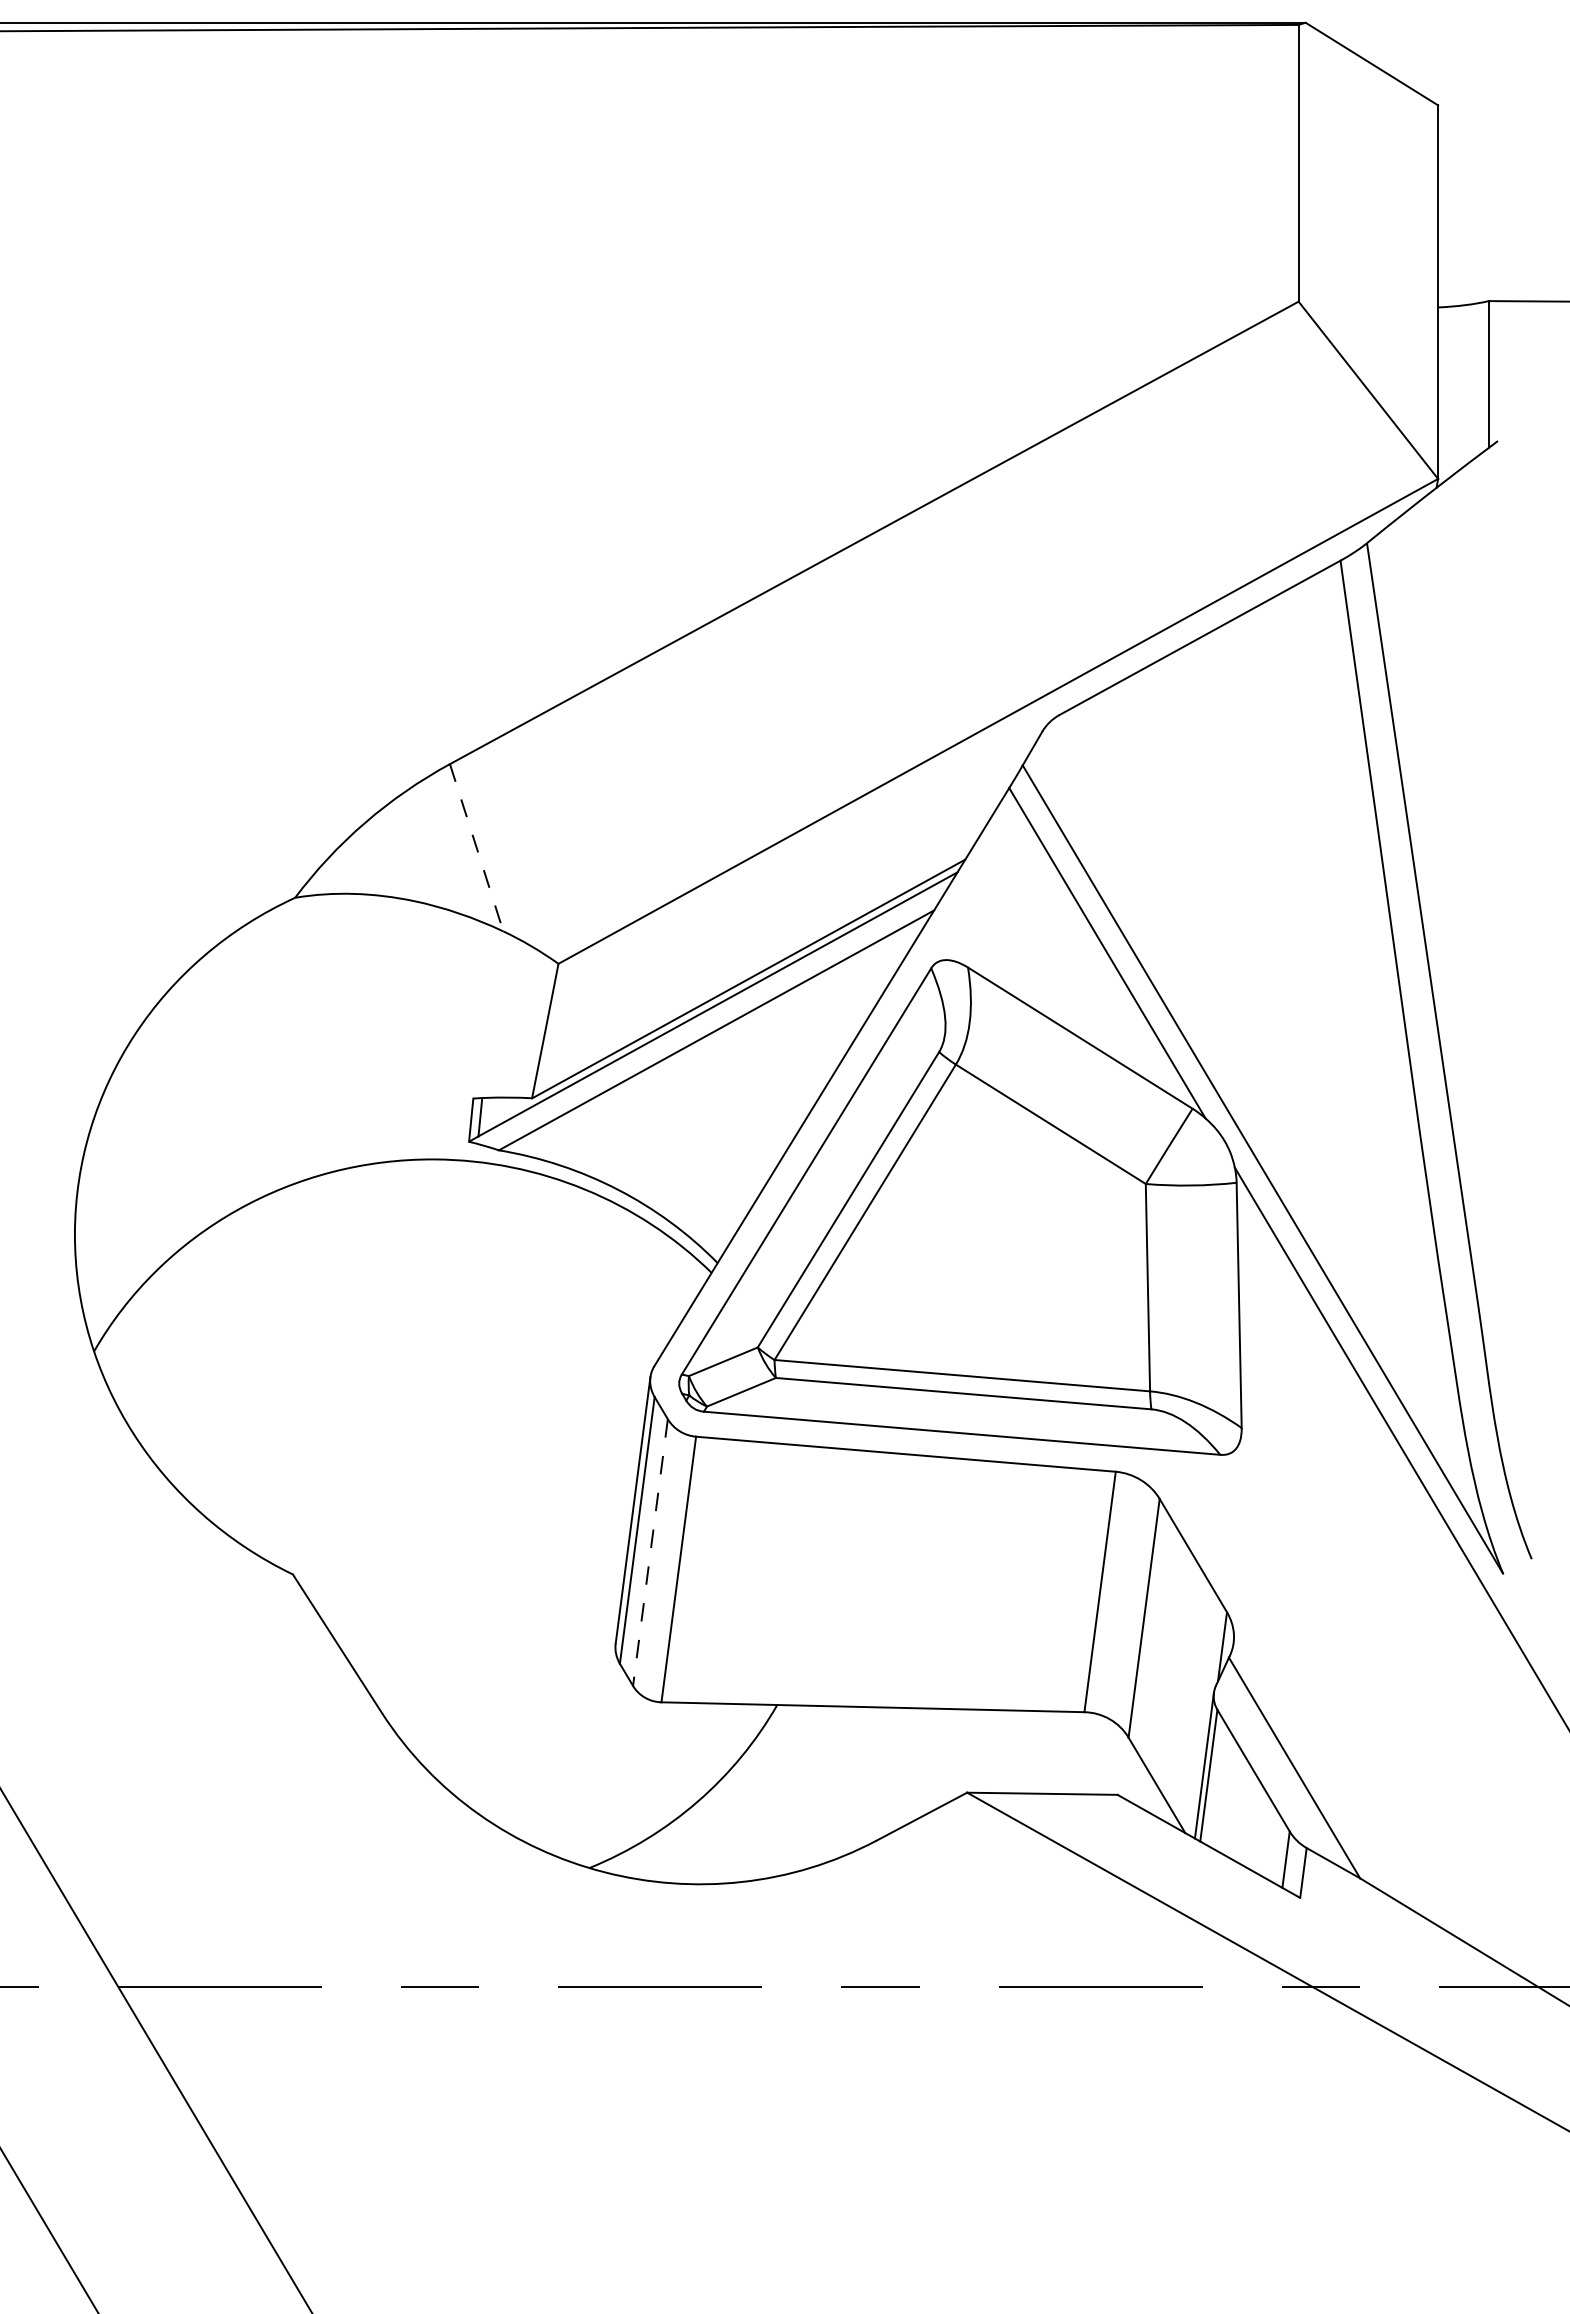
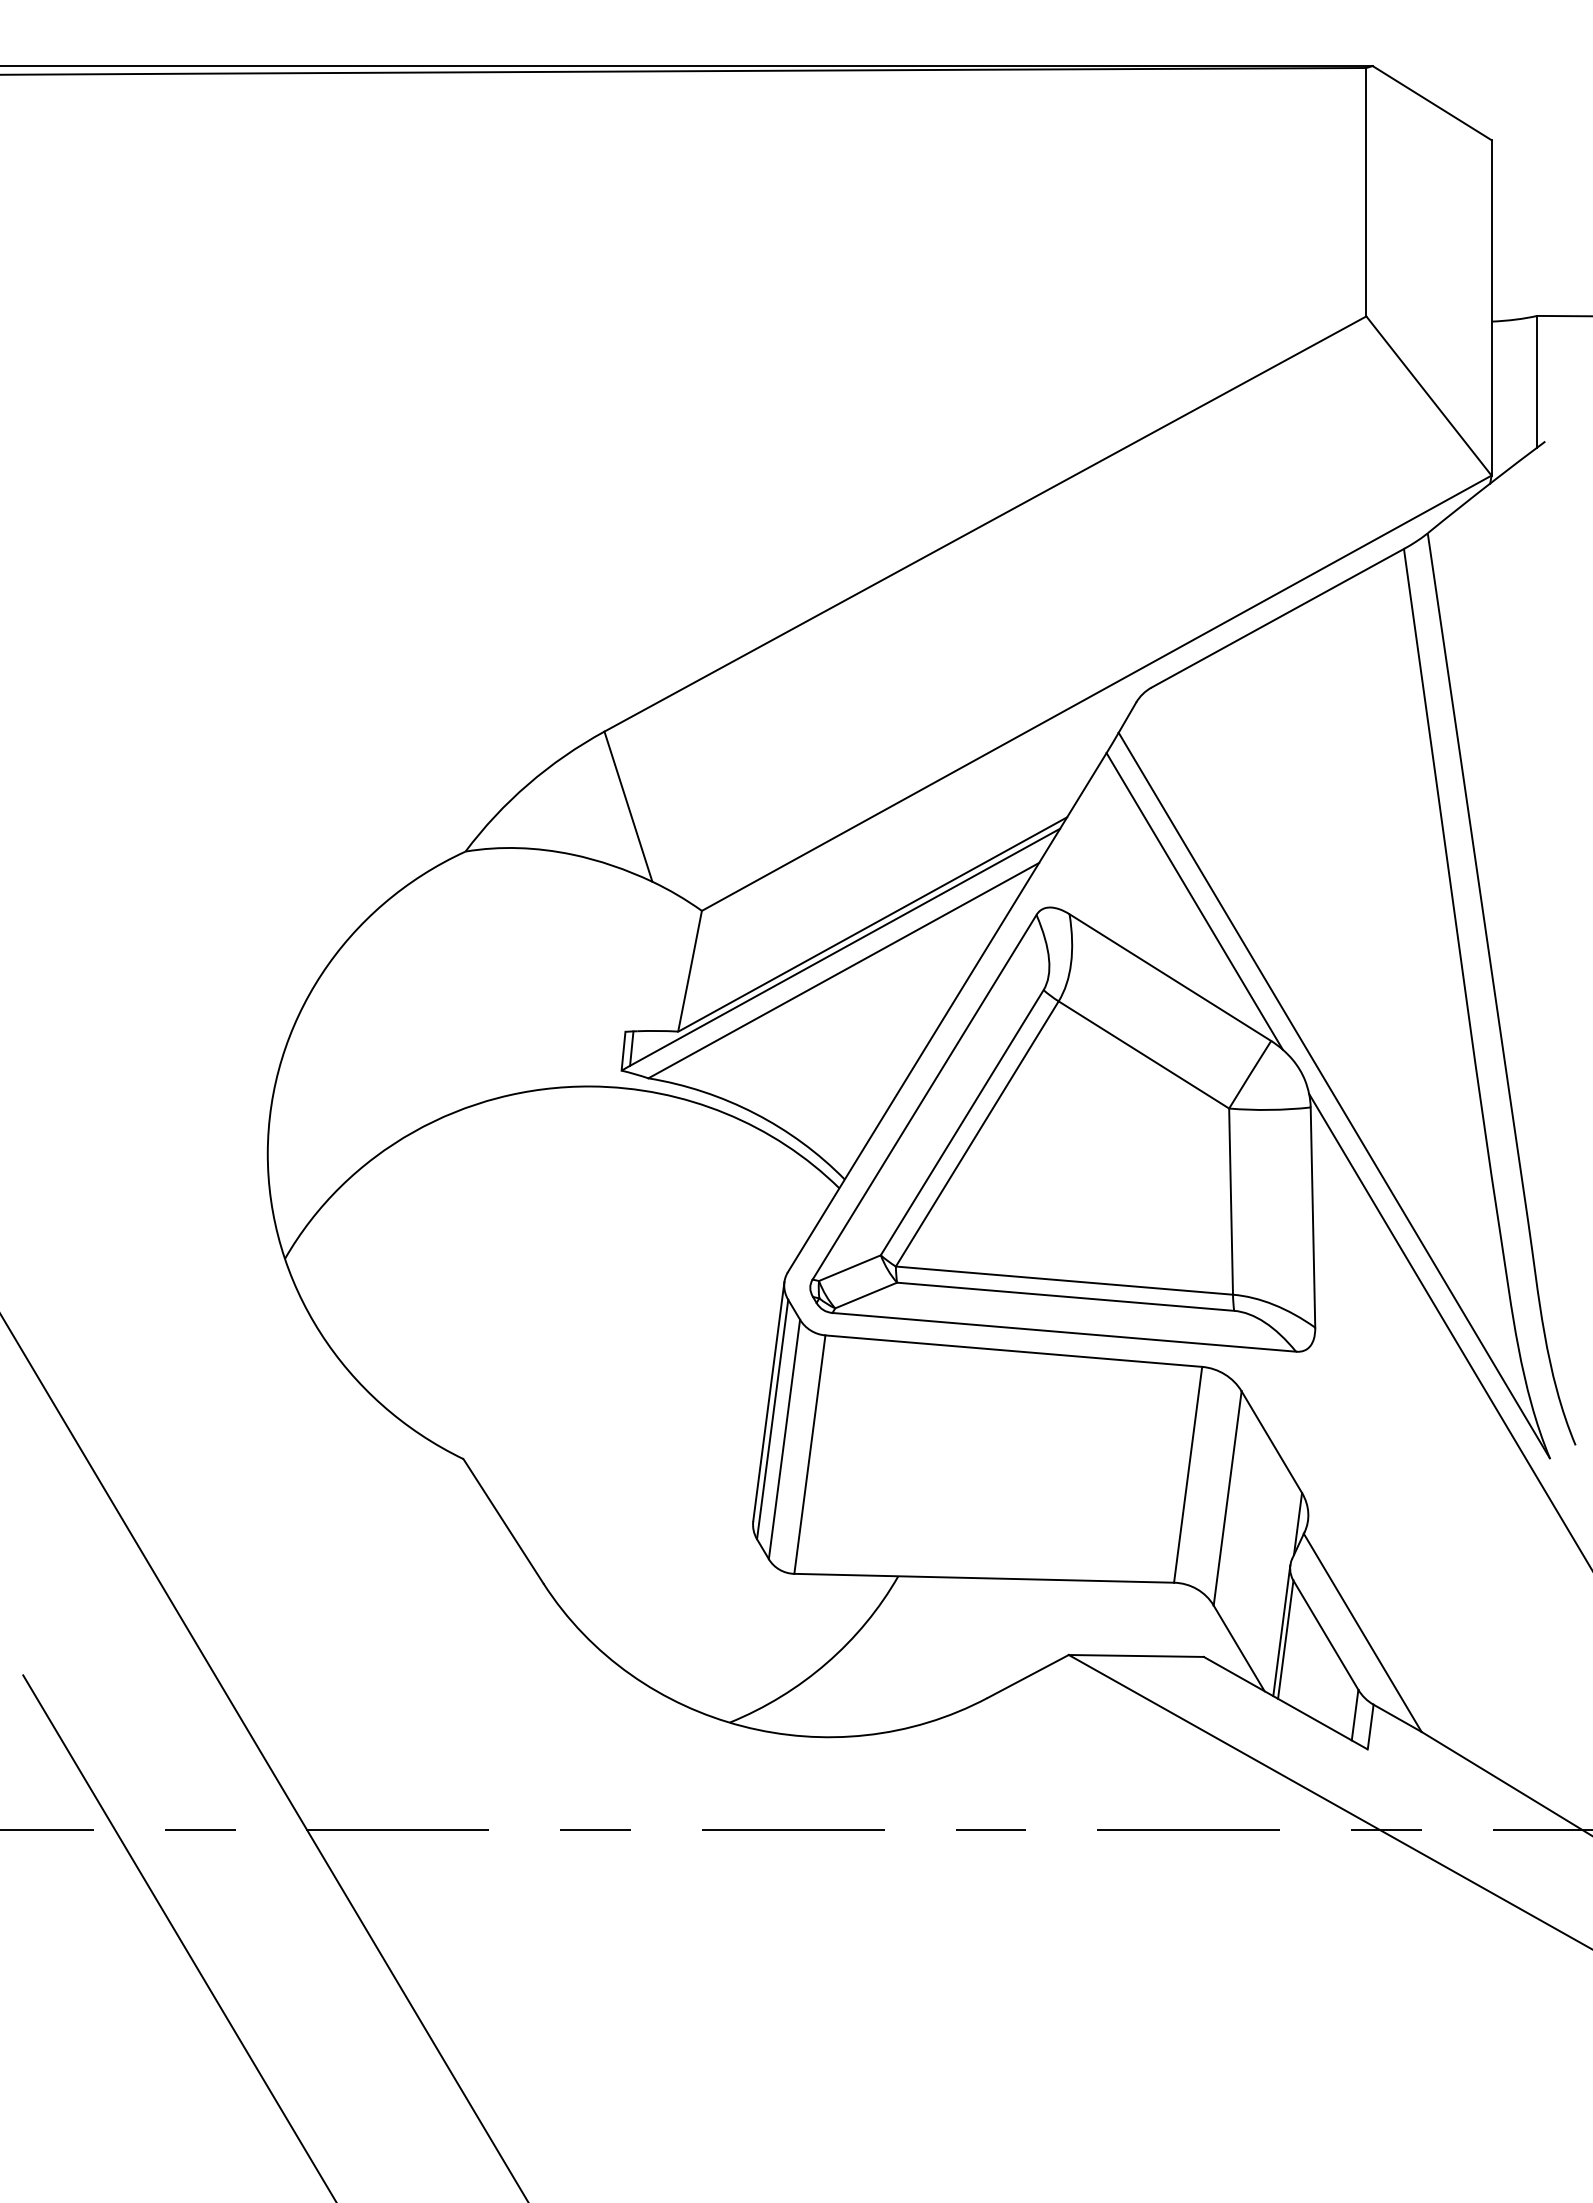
line: (476, 847) -> (628, 806), dashed -> solid
line: (650, 1552) -> (784, 1439), dashed -> solid

